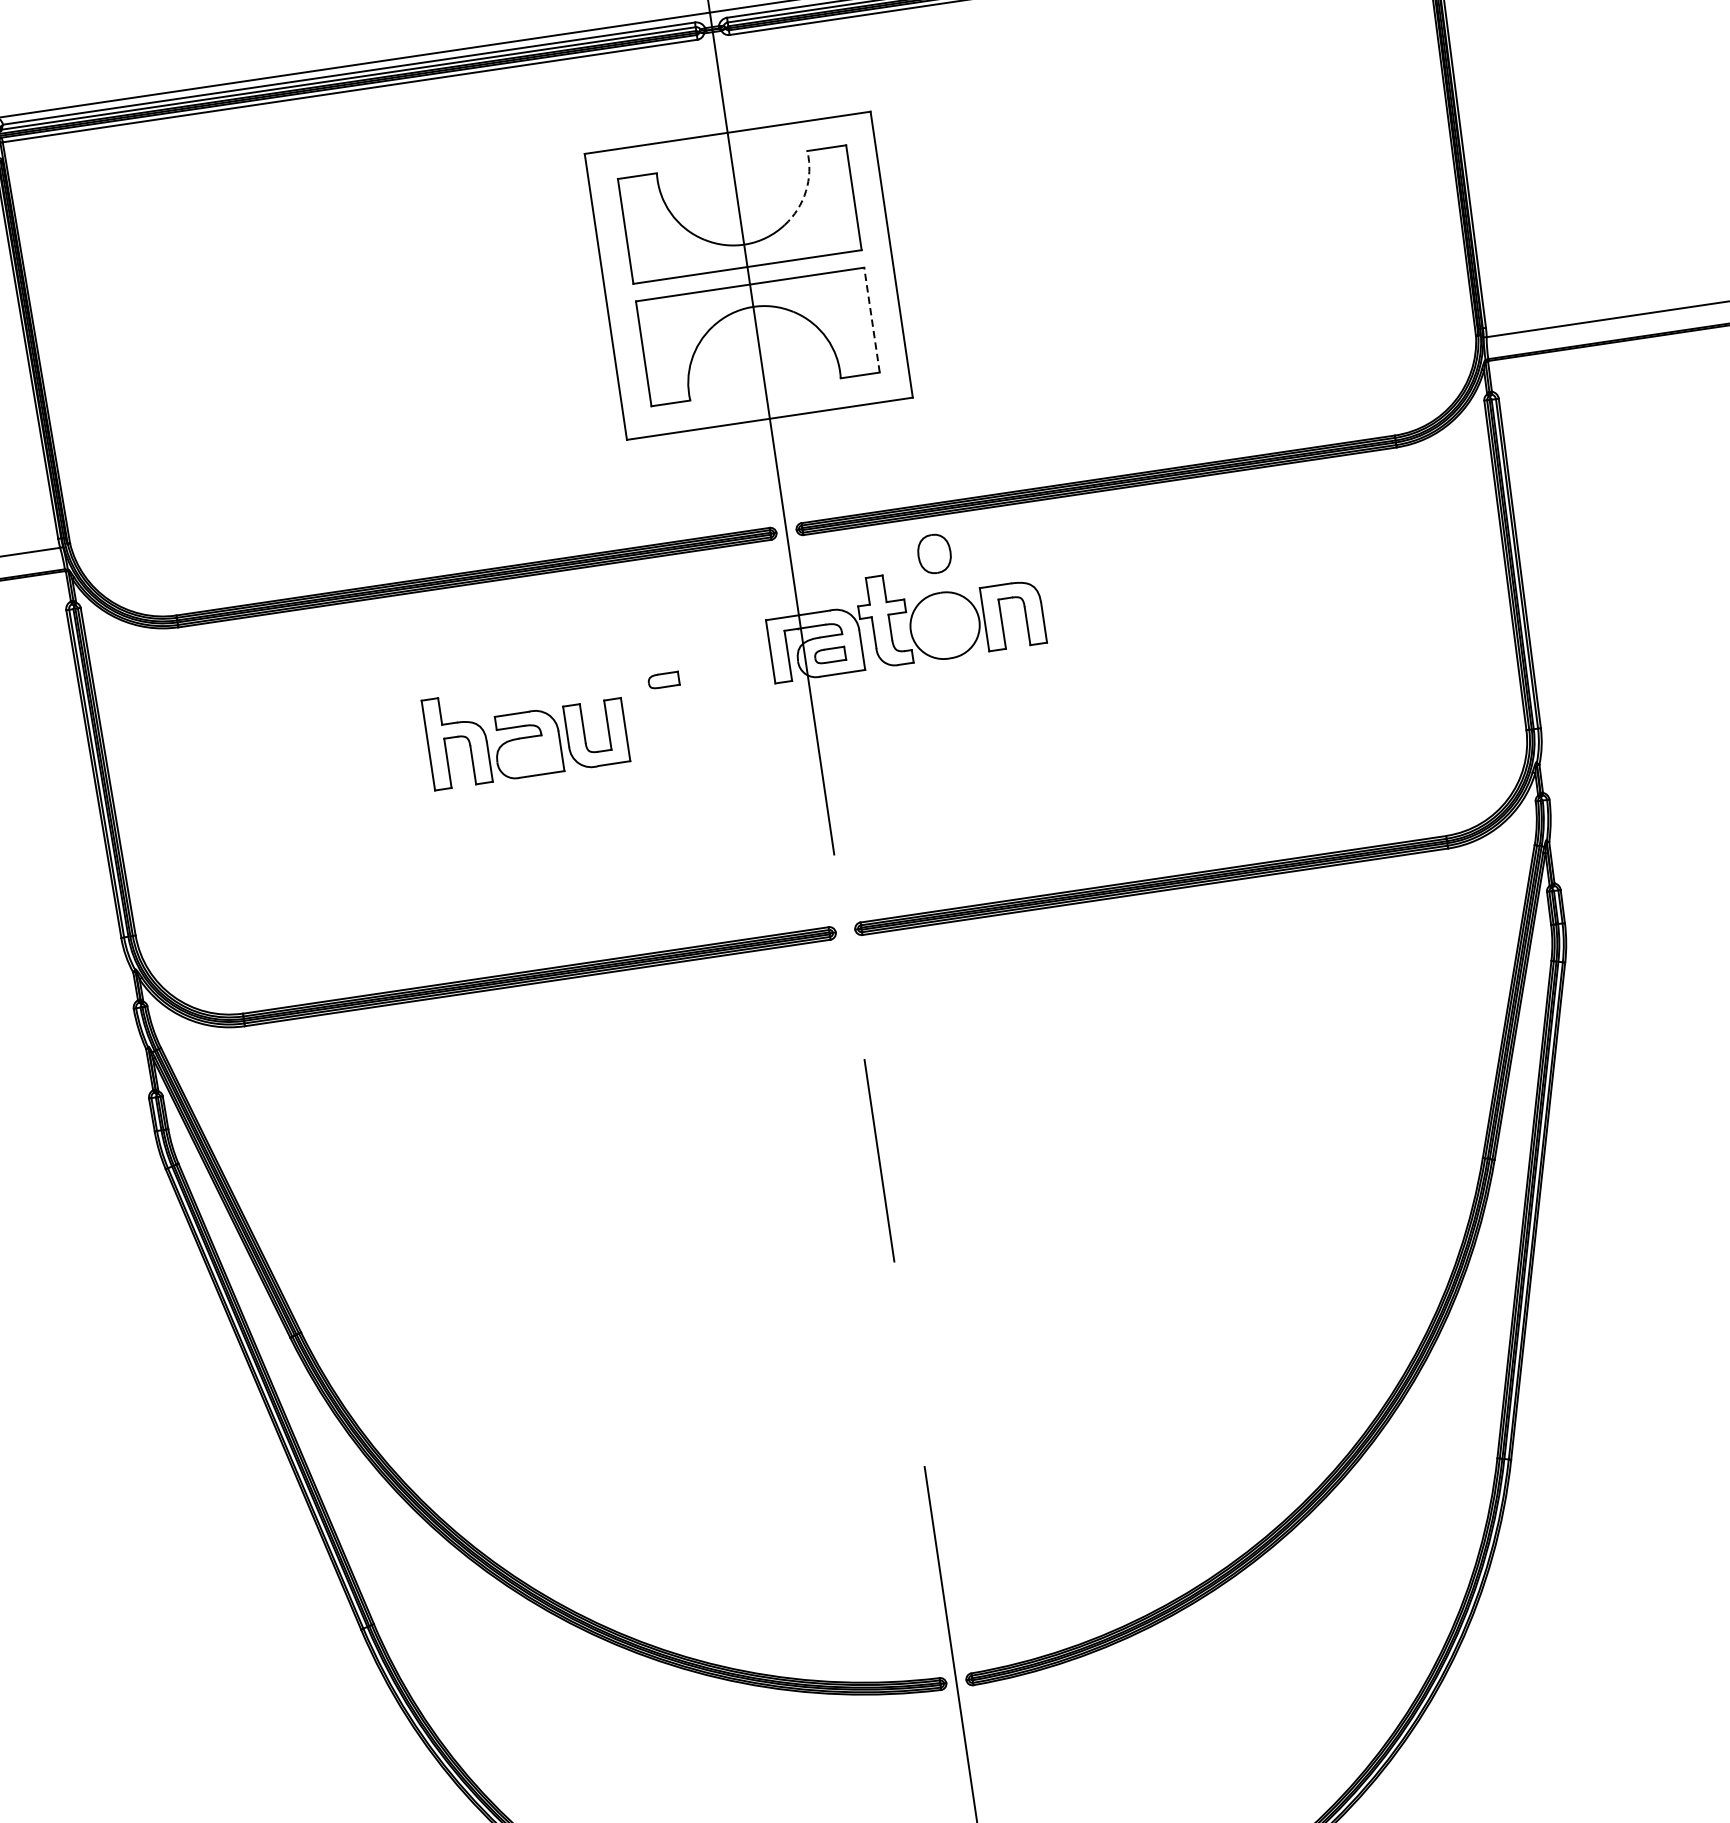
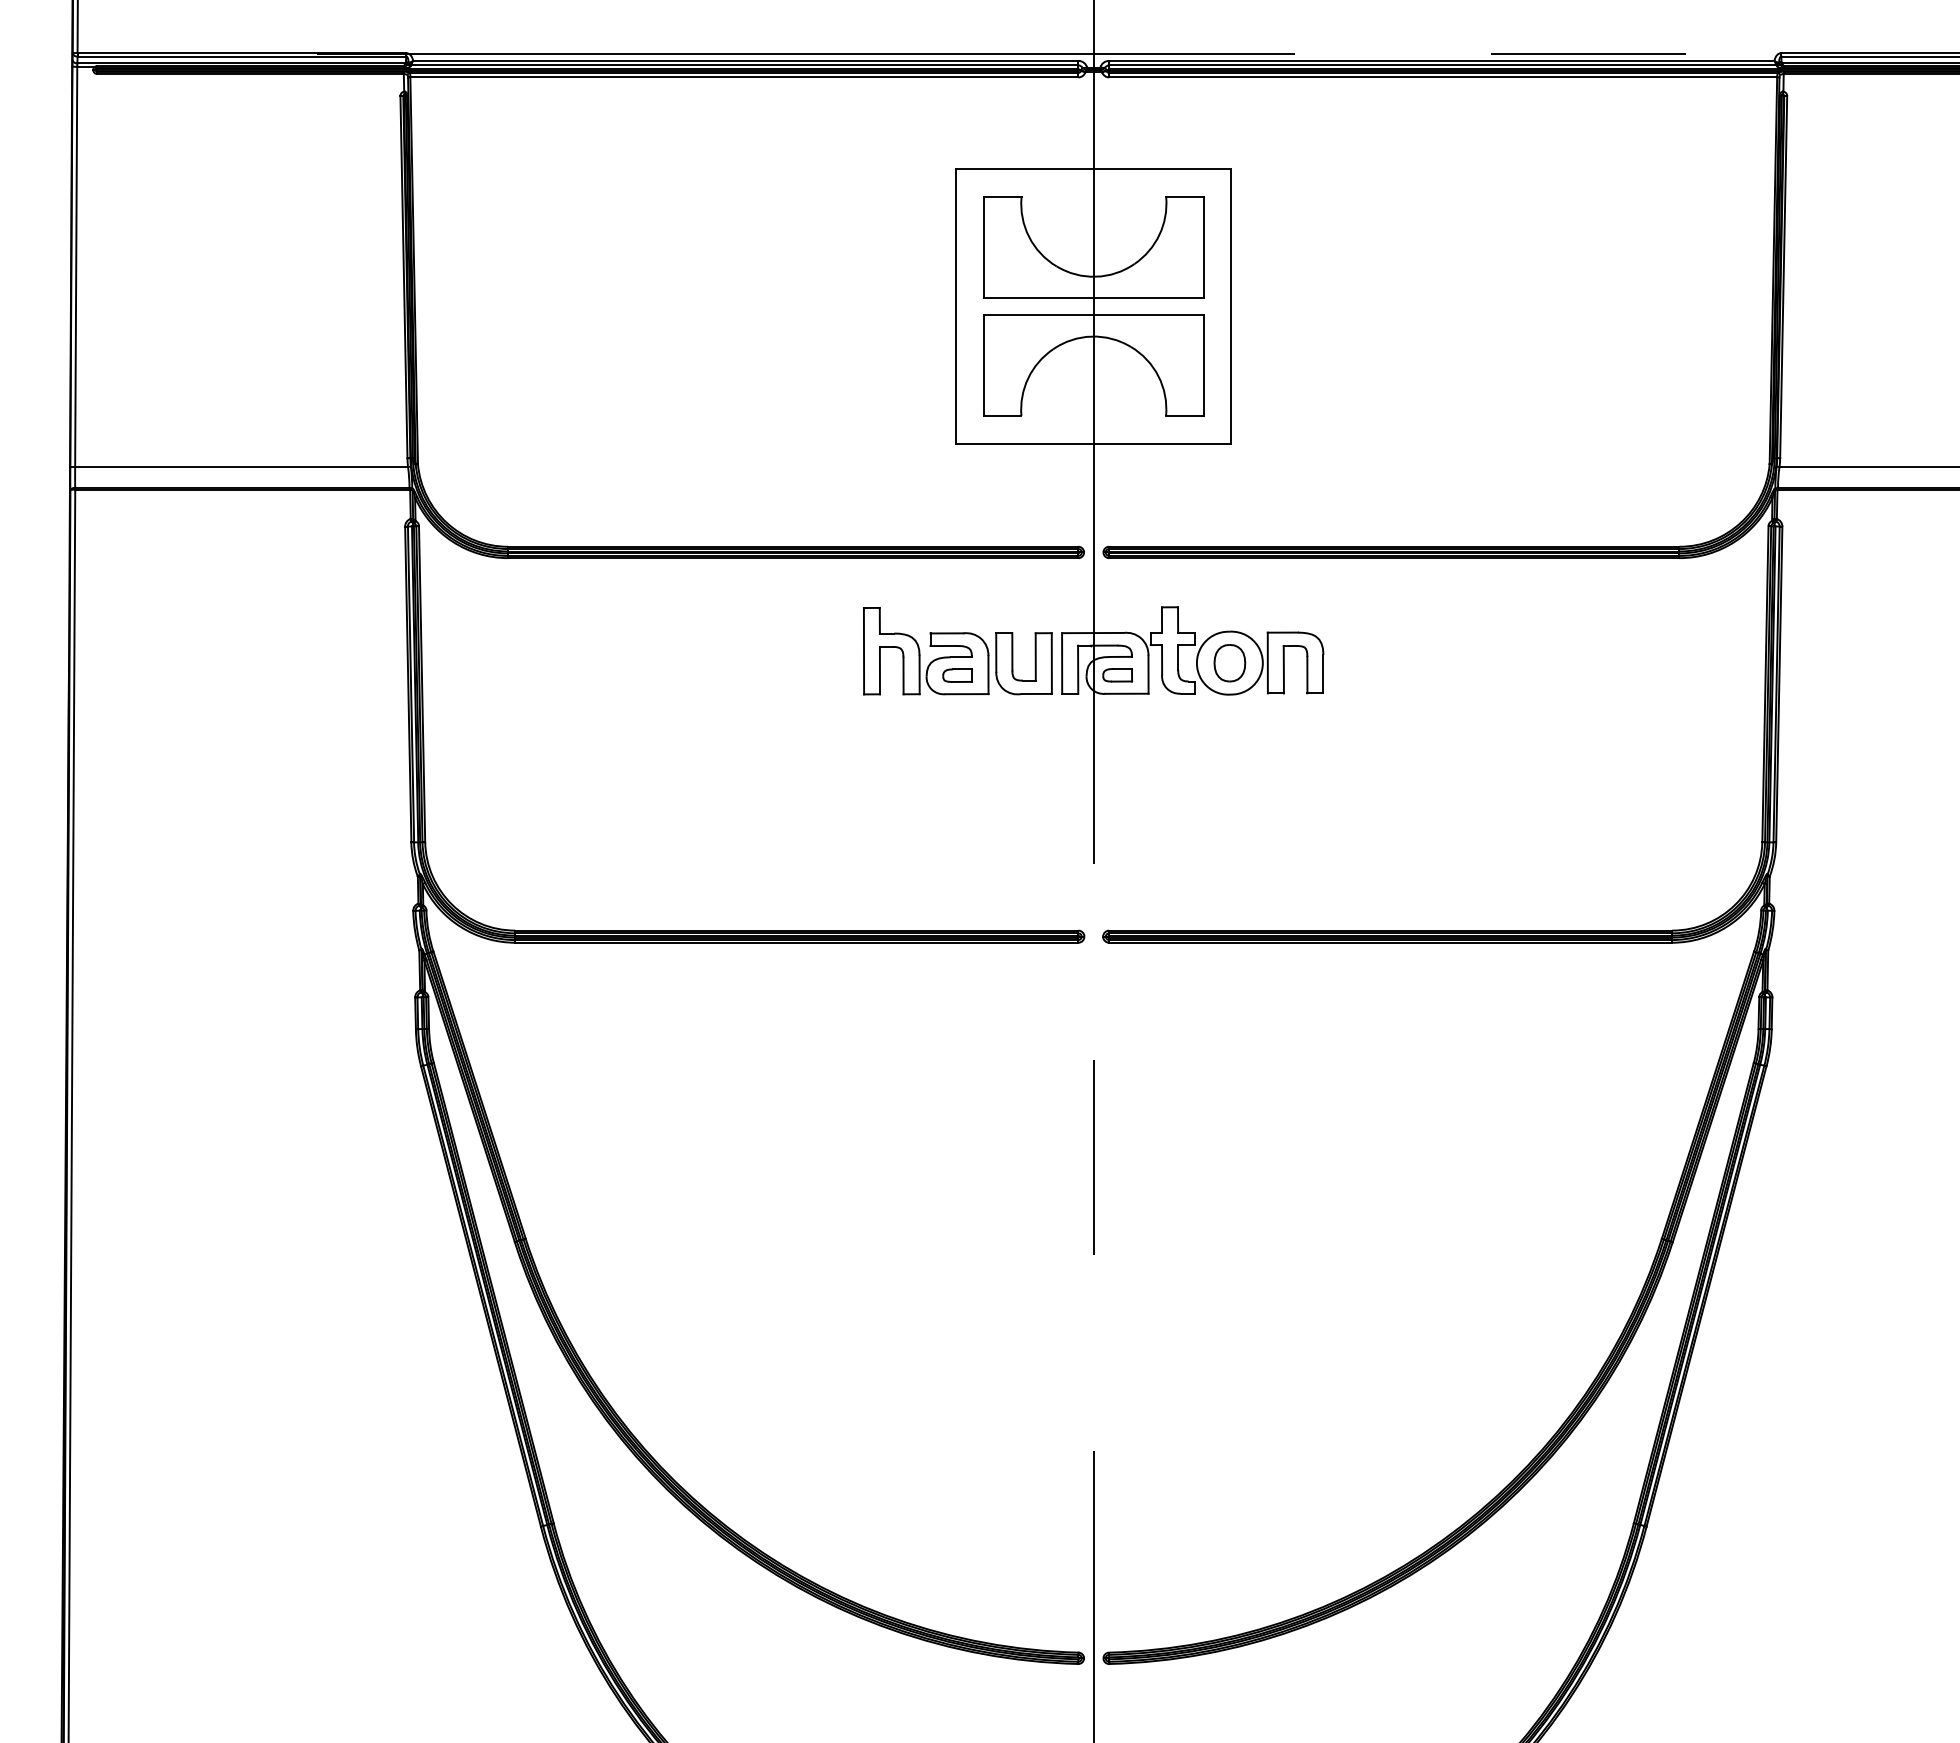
arc: (806, 190) -> (1159, 234), dashed -> solid
line: (871, 320) -> (1203, 365), dashed -> solid
part: (934, 554) -> (1229, 663), moved
part: (525, 731) -> (957, 651), moved

